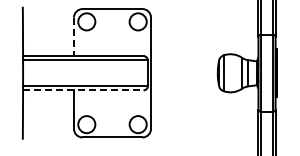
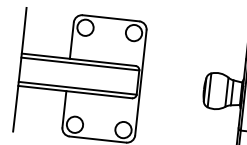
line: (73, 37) -> (71, 41), dashed -> solid
line: (83, 90) -> (75, 92), dashed -> solid

